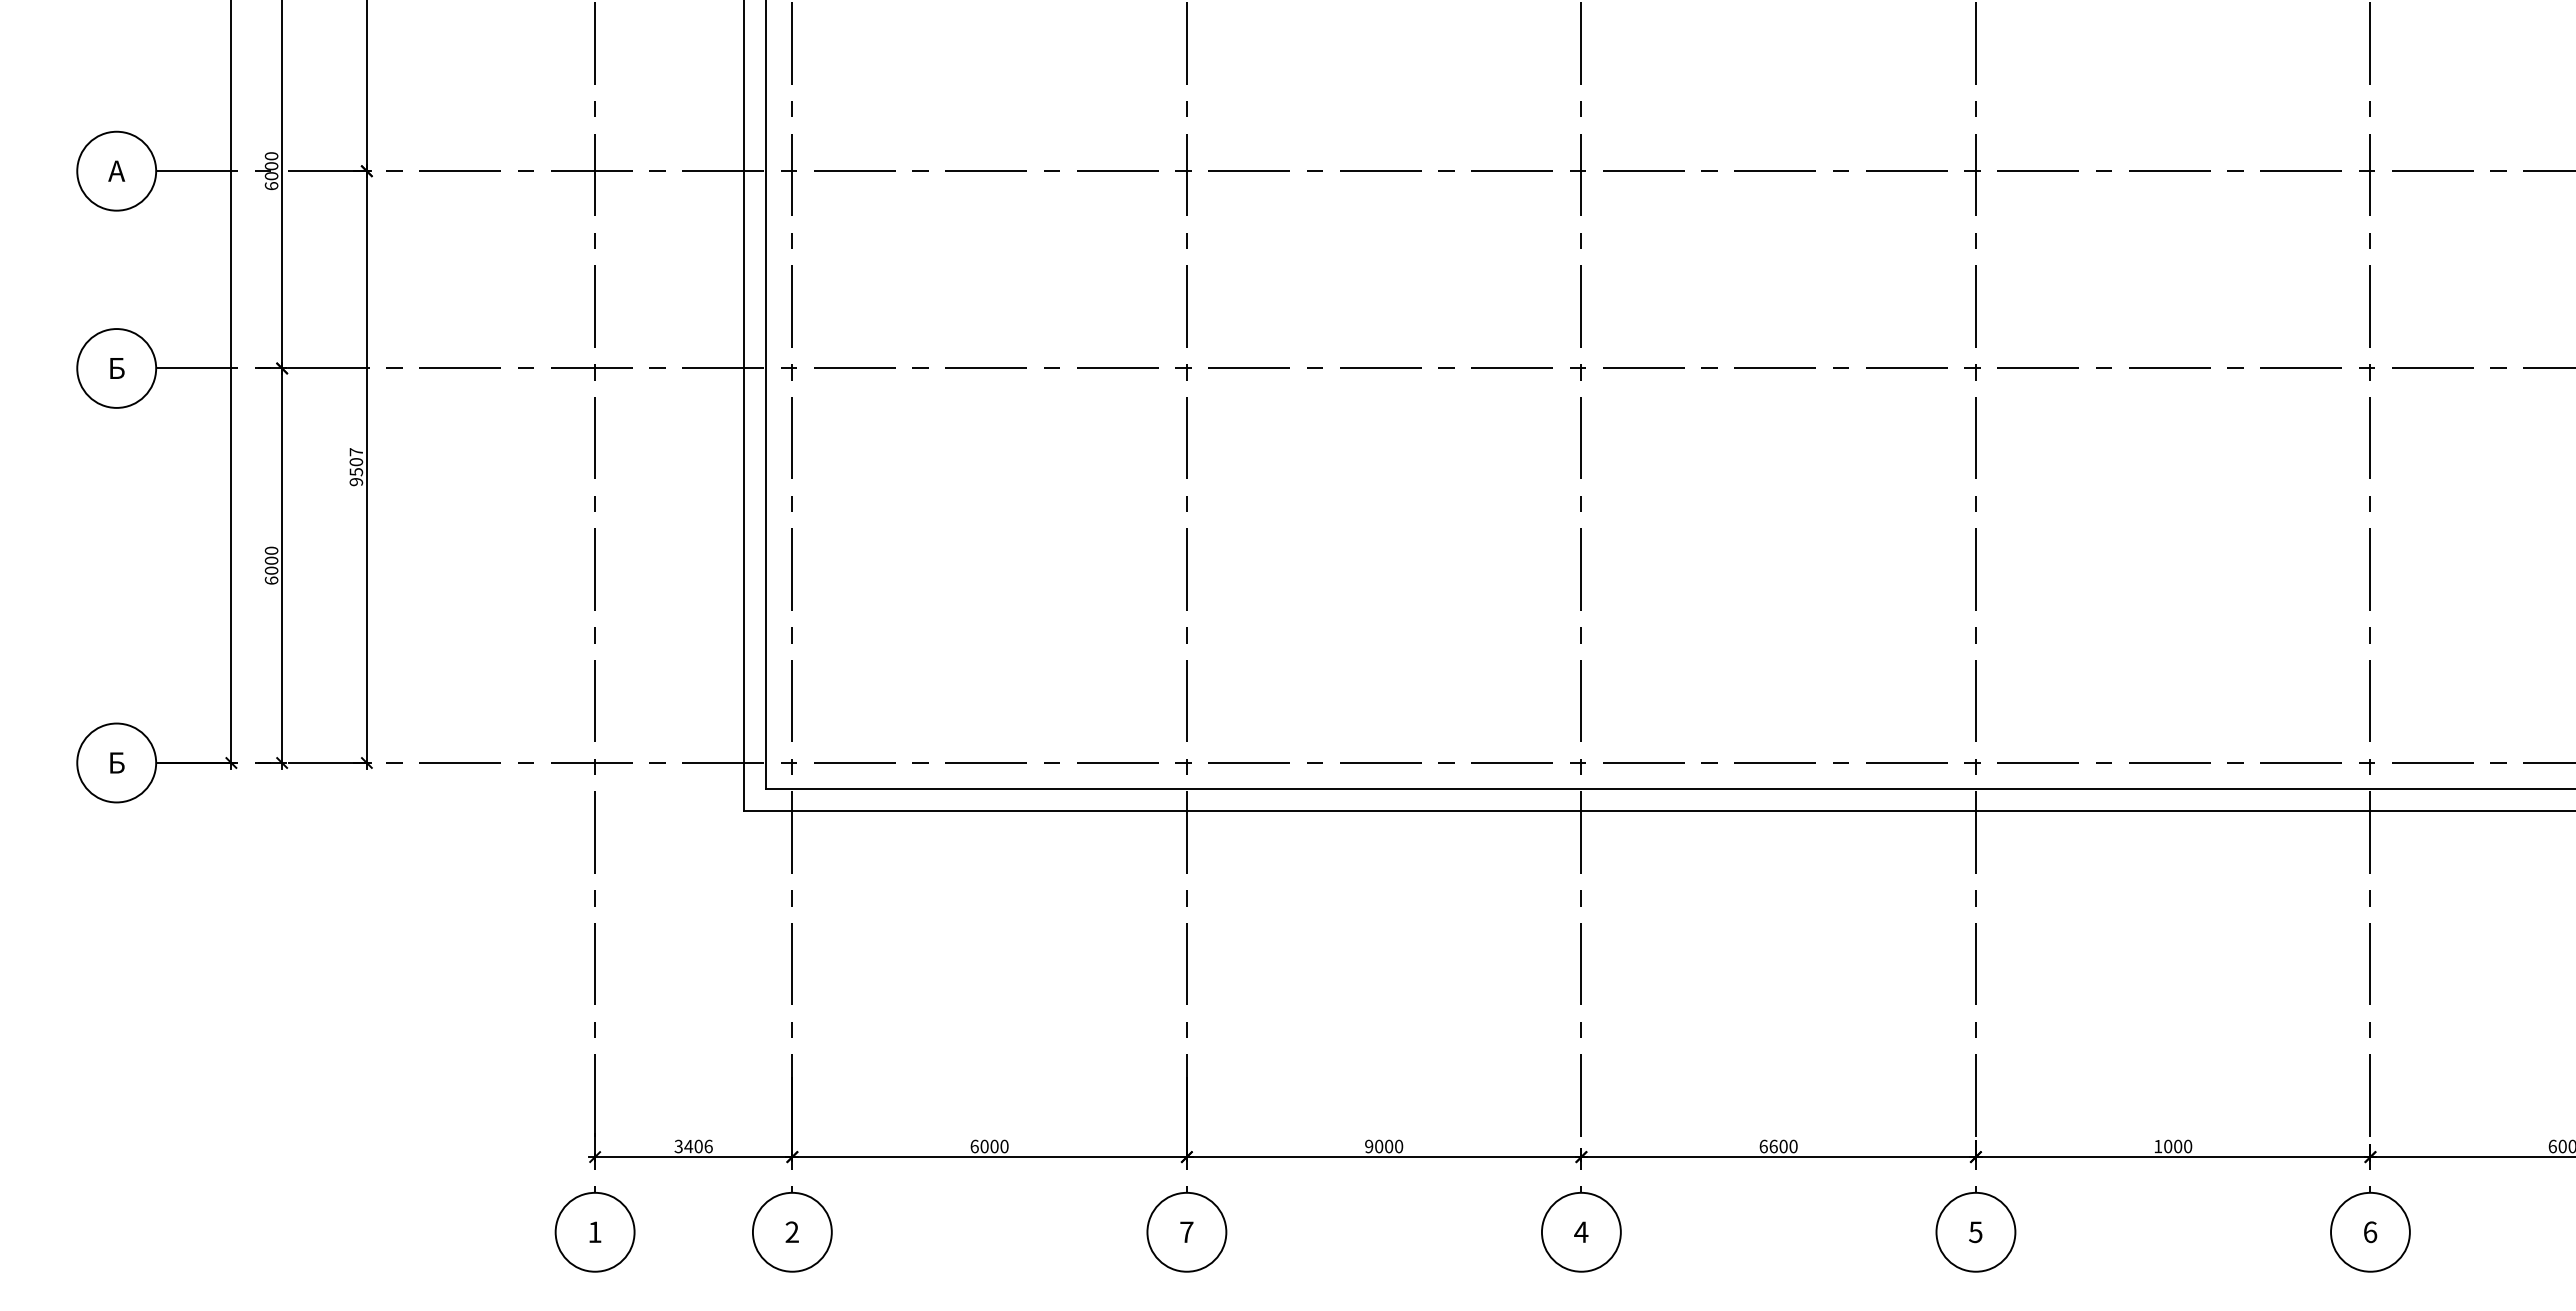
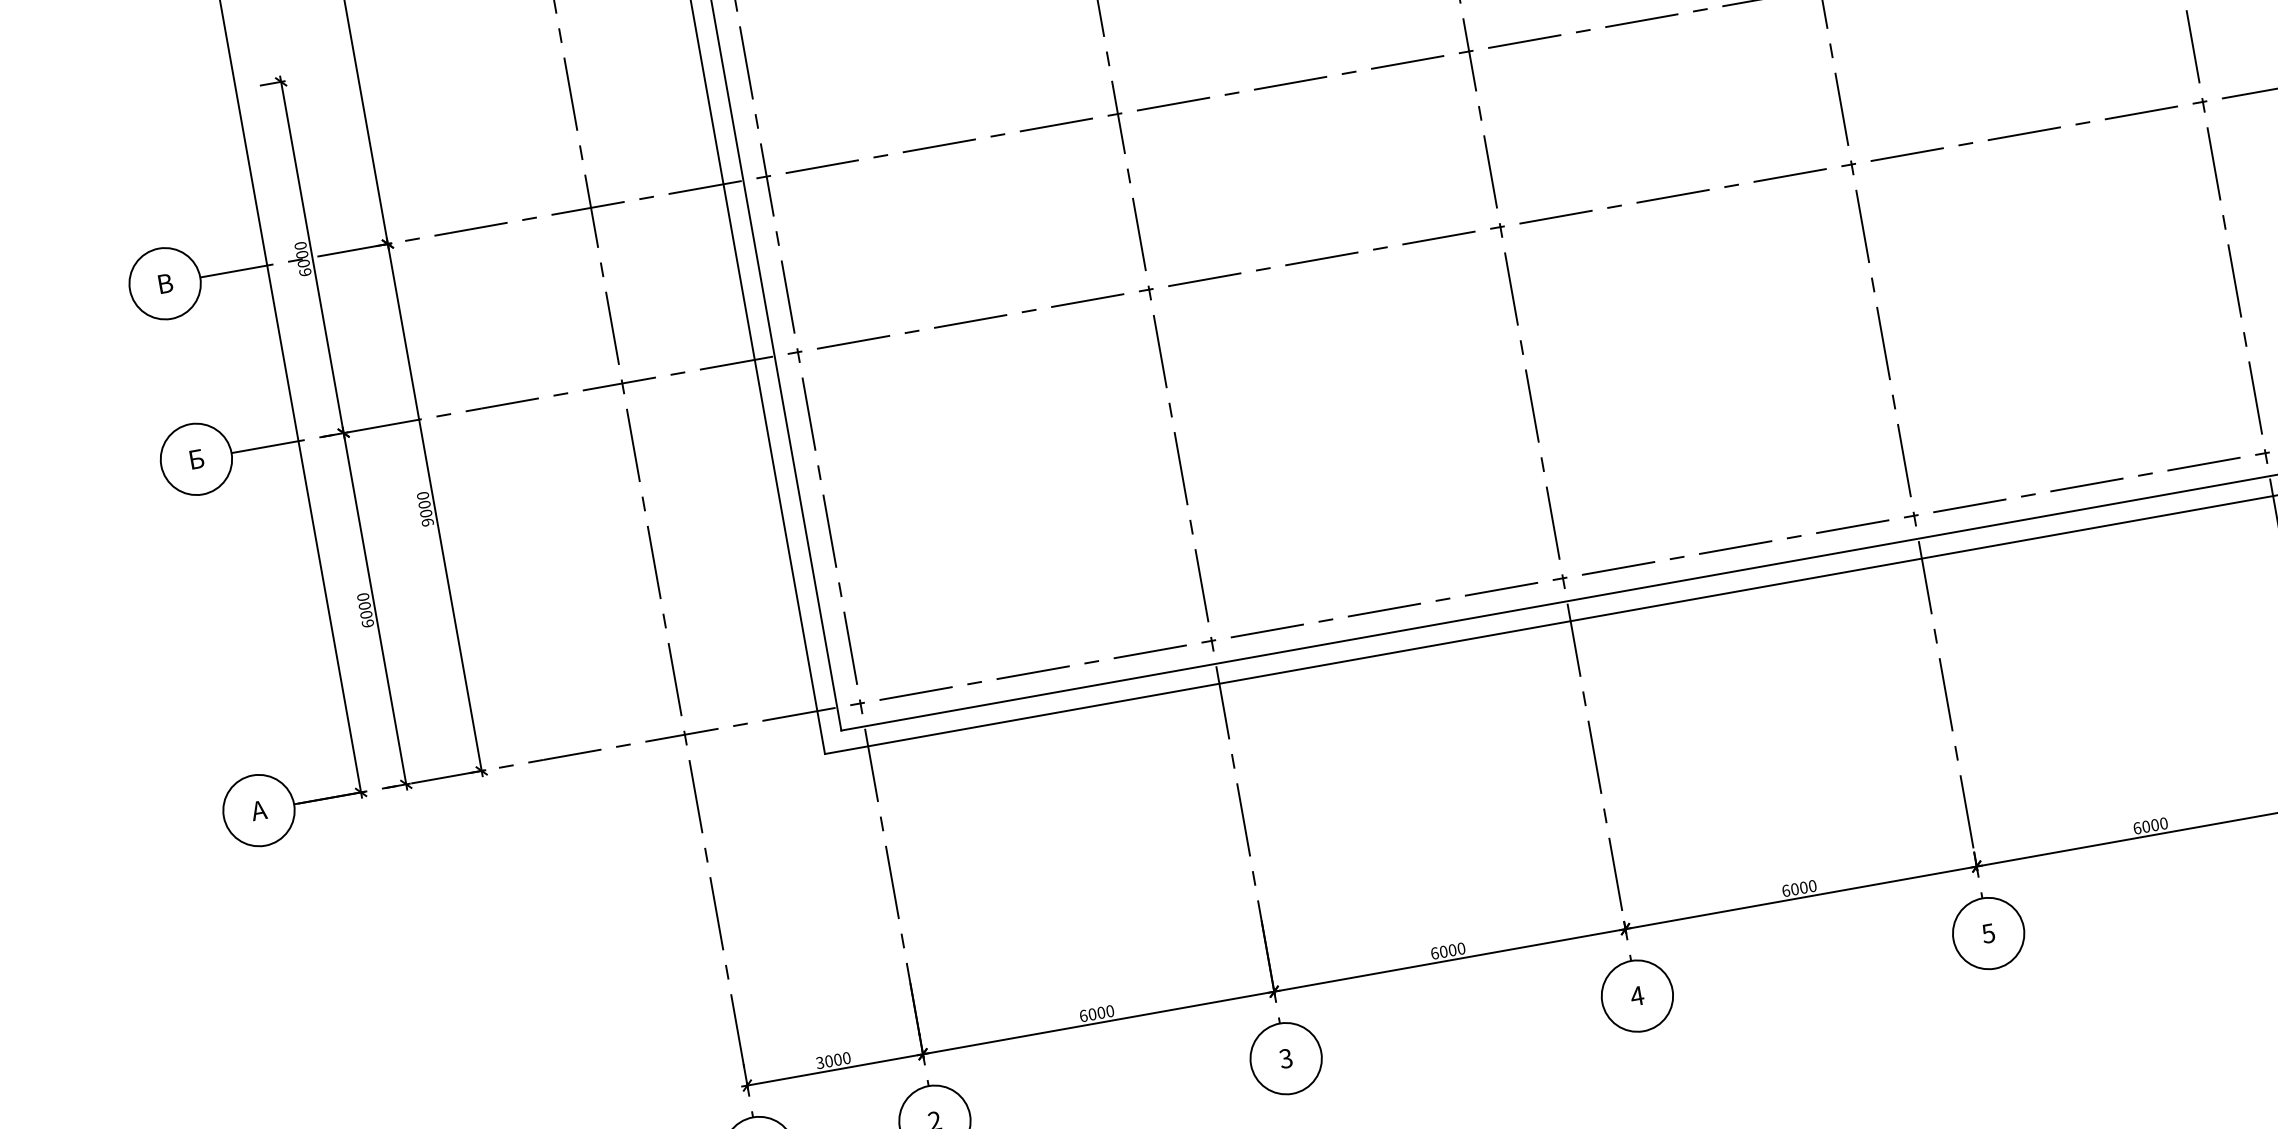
text: (116, 170) -> (164, 283), А -> В
text: (356, 462) -> (424, 505), 9507 -> 9000
text: (116, 762) -> (258, 810), Б -> А
text: (698, 1146) -> (837, 1059), 3406 -> 3000
text: (1369, 1146) -> (1435, 953), 9000 -> 6000
text: (1773, 1146) -> (1794, 889), 6600 -> 6000
text: (2158, 1146) -> (2137, 828), 1000 -> 6000
text: (1186, 1232) -> (1285, 1058), 7 -> 3

